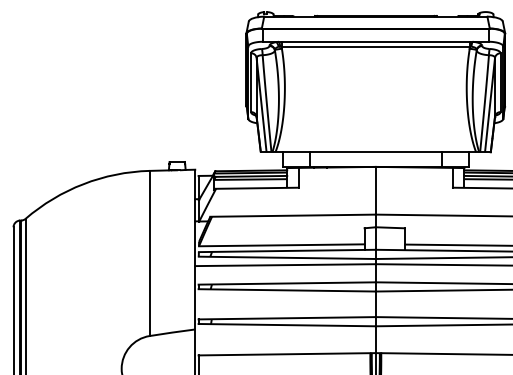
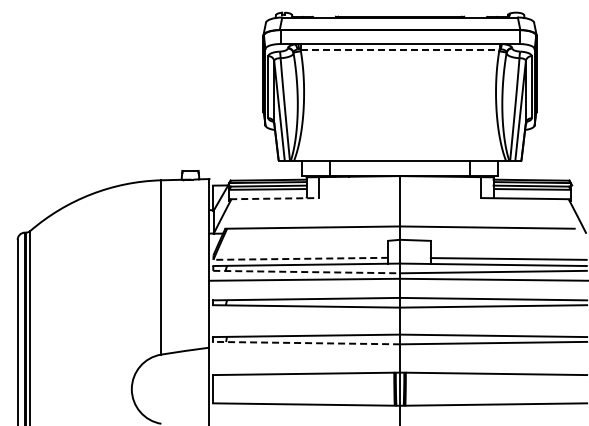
line: (376, 46) -> (400, 49), solid -> dashed
line: (256, 188) -> (274, 198), solid -> dashed
line: (281, 244) -> (300, 258), solid -> dashed
line: (288, 258) -> (307, 272), solid -> dashed
line: (287, 325) -> (306, 343), solid -> dashed

